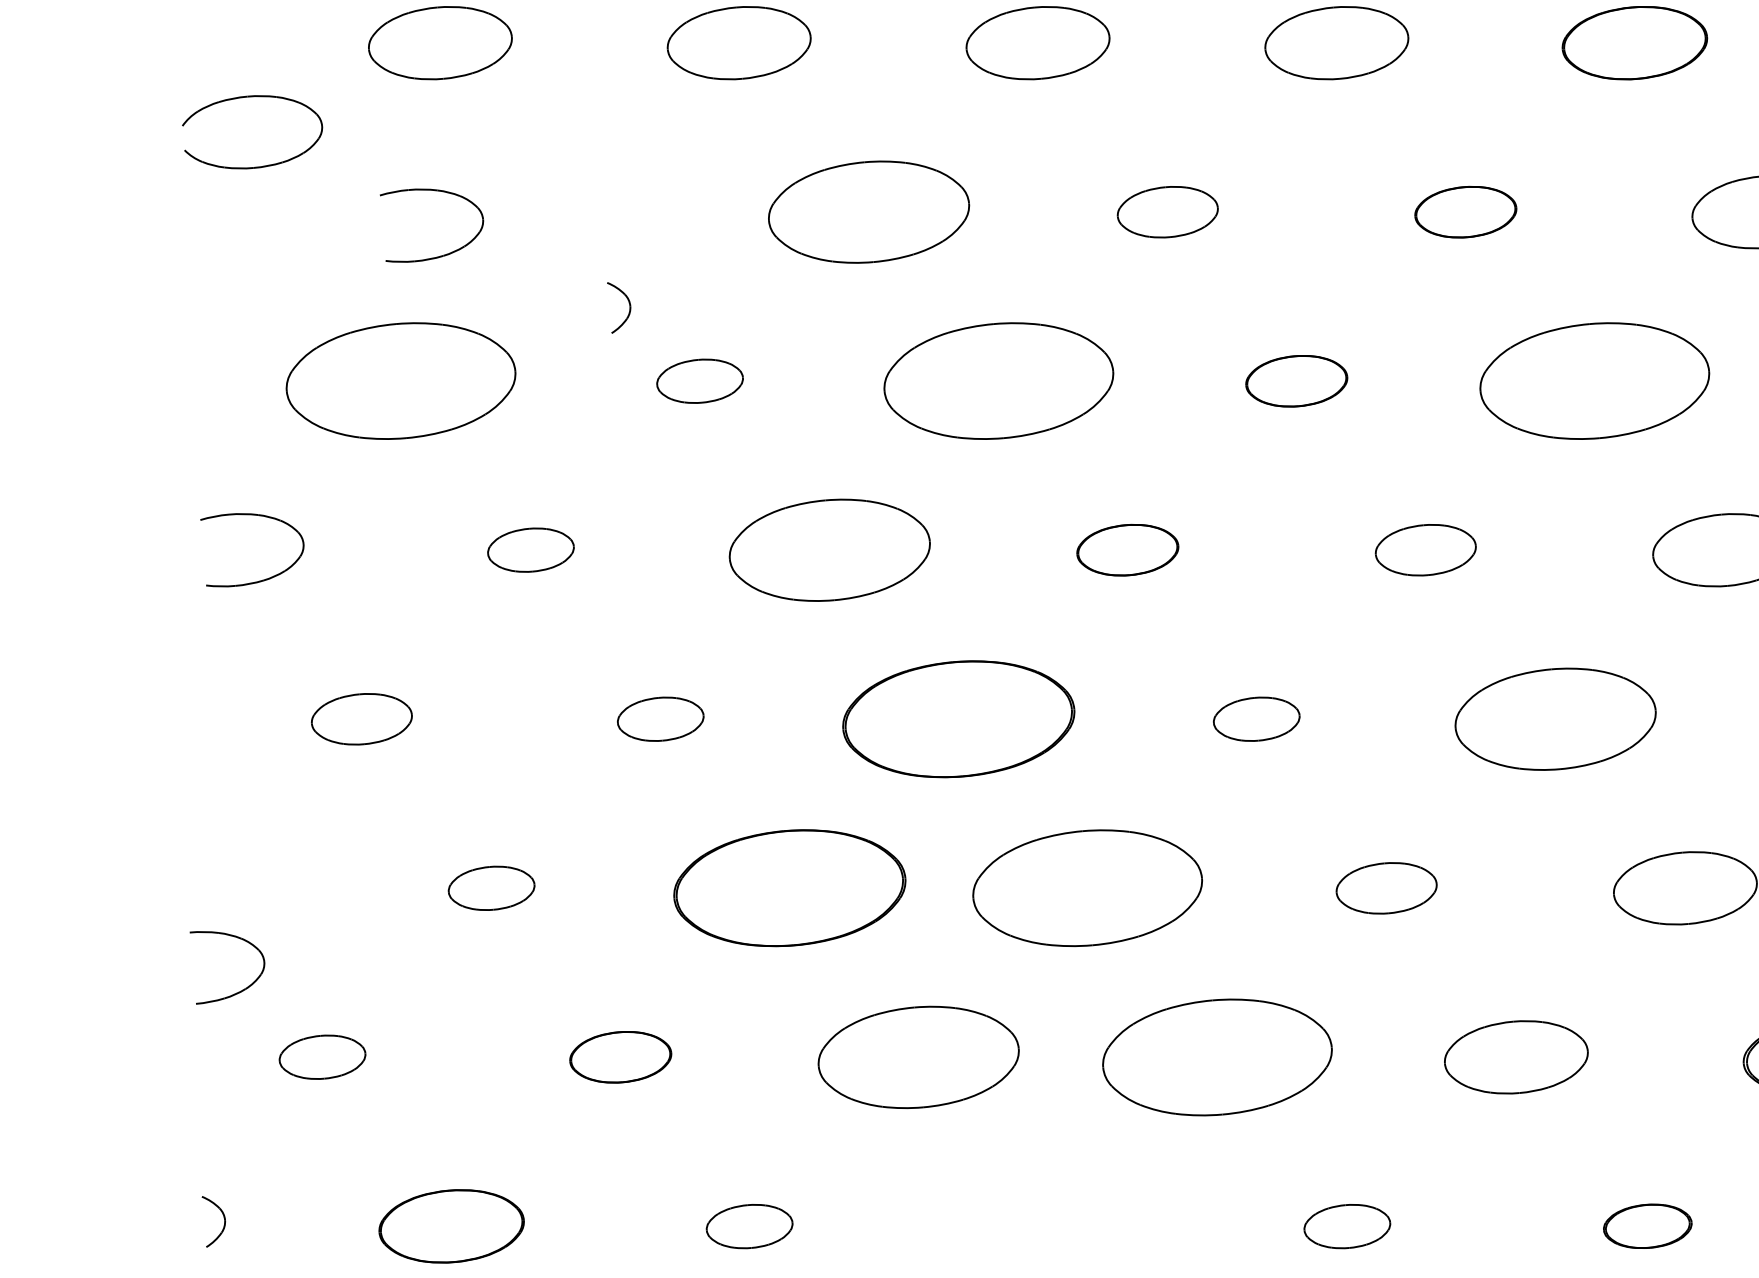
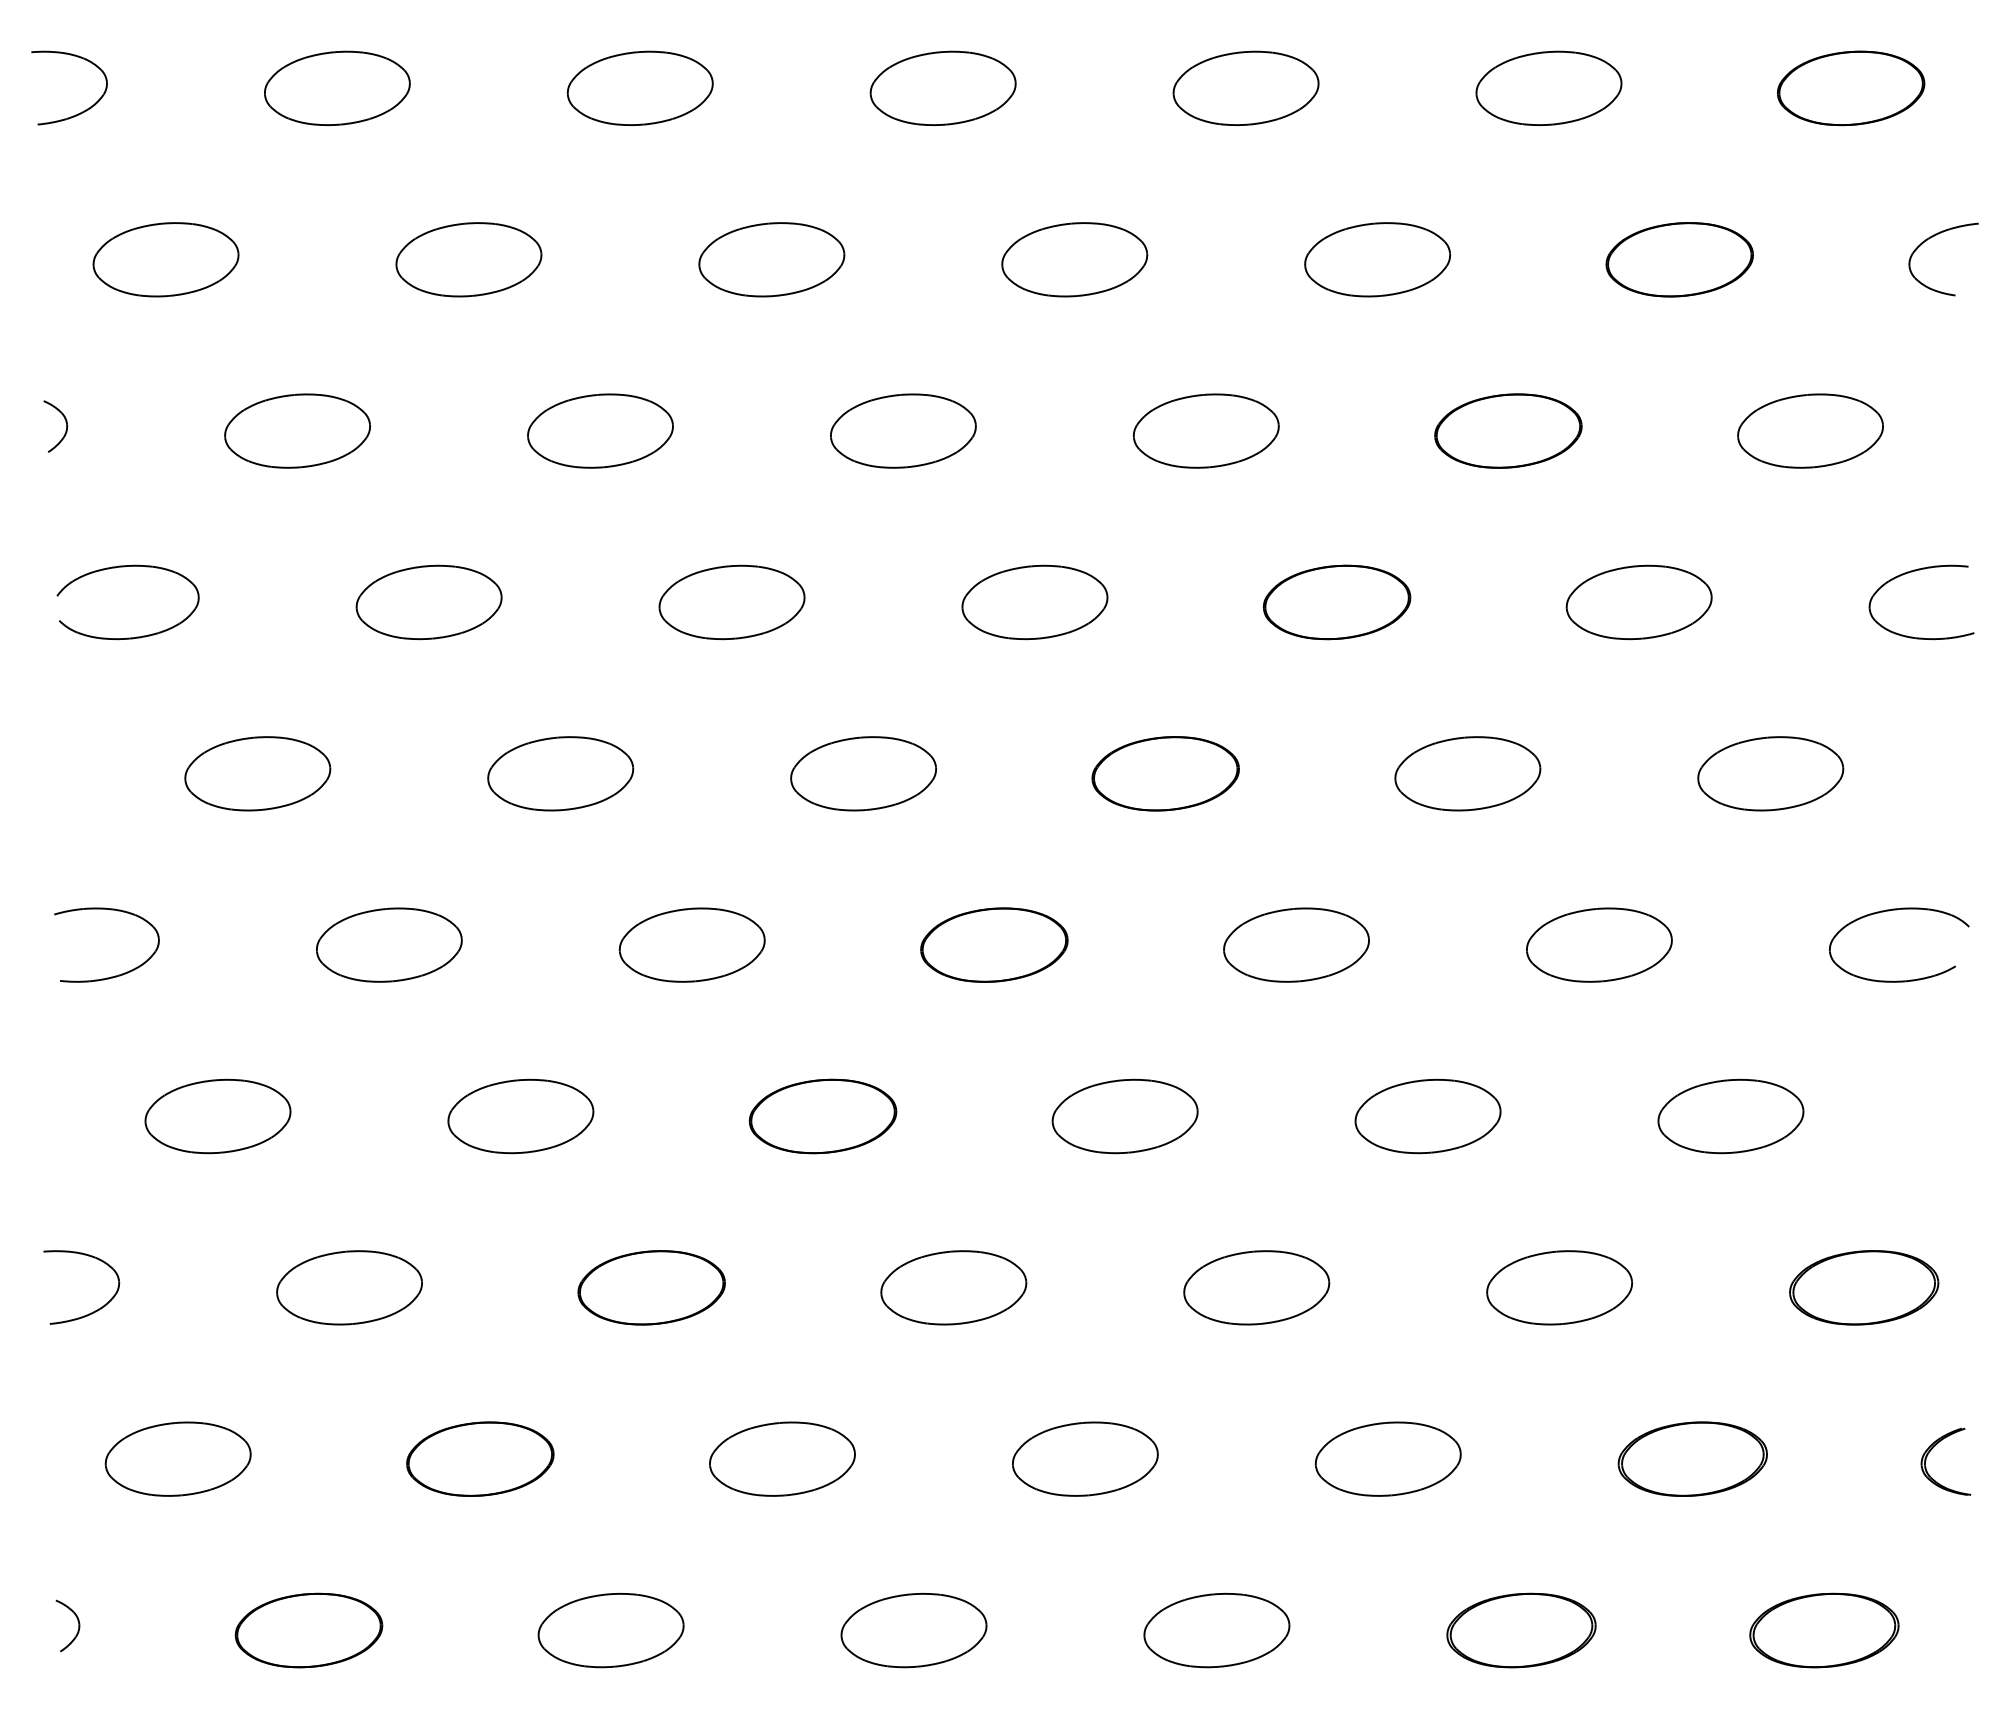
part: (251, 166) -> (127, 637), moved
part: (569, 212) -> (428, 602), added
part: (868, 212) -> (731, 602), size x0.71
part: (1167, 212) -> (1034, 602), size x1.43
part: (1465, 212) -> (1336, 602), size x1.43
part: (440, 255) -> (297, 646), removed
part: (628, 303) -> (65, 422), moved
part: (400, 380) -> (257, 773), size x0.62
part: (699, 380) -> (560, 773), size x1.67
part: (998, 380) -> (863, 773), size x0.62
part: (1296, 380) -> (1165, 773), size x1.43
part: (1594, 380) -> (1467, 773), size x0.62
part: (531, 549) -> (389, 944), size x1.67
part: (829, 549) -> (691, 944), size x0.71
part: (1127, 549) -> (994, 944), size x1.43
part: (1425, 549) -> (1296, 944), size x1.43
part: (361, 719) -> (217, 1116), size x1.43
part: (660, 719) -> (520, 1116), size x1.67
part: (958, 719) -> (822, 1116), size x0.62
part: (1256, 719) -> (1124, 1116), size x1.67
part: (1555, 719) -> (1427, 1116), size x0.71
part: (491, 887) -> (349, 1287), size x1.67
part: (789, 887) -> (651, 1287), size x0.62
part: (1087, 887) -> (953, 1287), size x0.62
part: (1386, 887) -> (1256, 1287), size x1.43
part: (239, 991) -> (93, 1311), moved
part: (321, 1056) -> (177, 1458), size x1.67
part: (620, 1056) -> (480, 1458), size x1.43
part: (918, 1056) -> (782, 1458), size x0.71
part: (1217, 1056) -> (1085, 1458), size x0.62
part: (749, 1226) -> (610, 1630), size x1.67
part: (1048, 1226) -> (913, 1630), added
part: (1346, 1226) -> (1216, 1630), size x1.67
part: (1647, 1226) -> (1521, 1630), size x1.67

